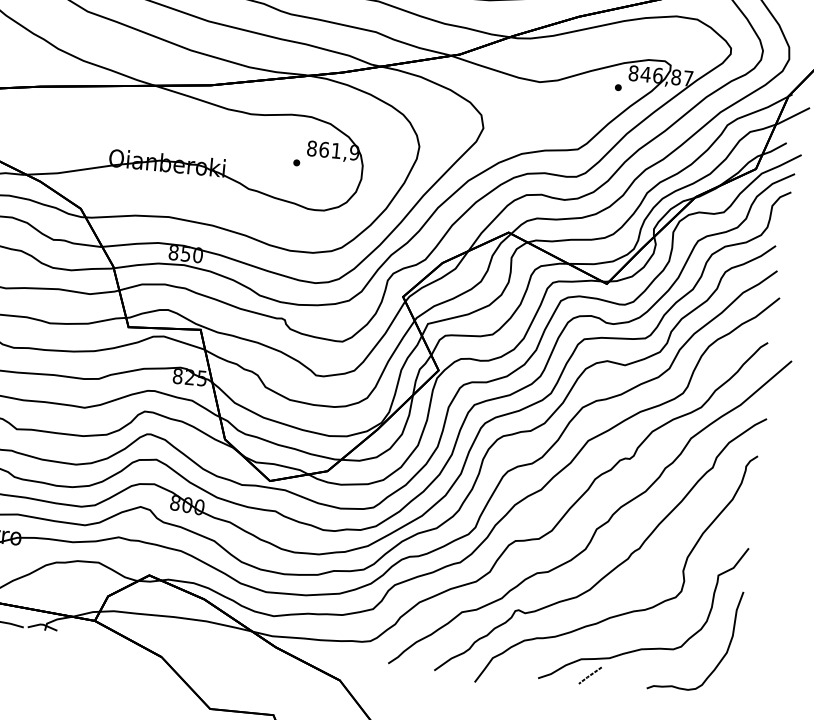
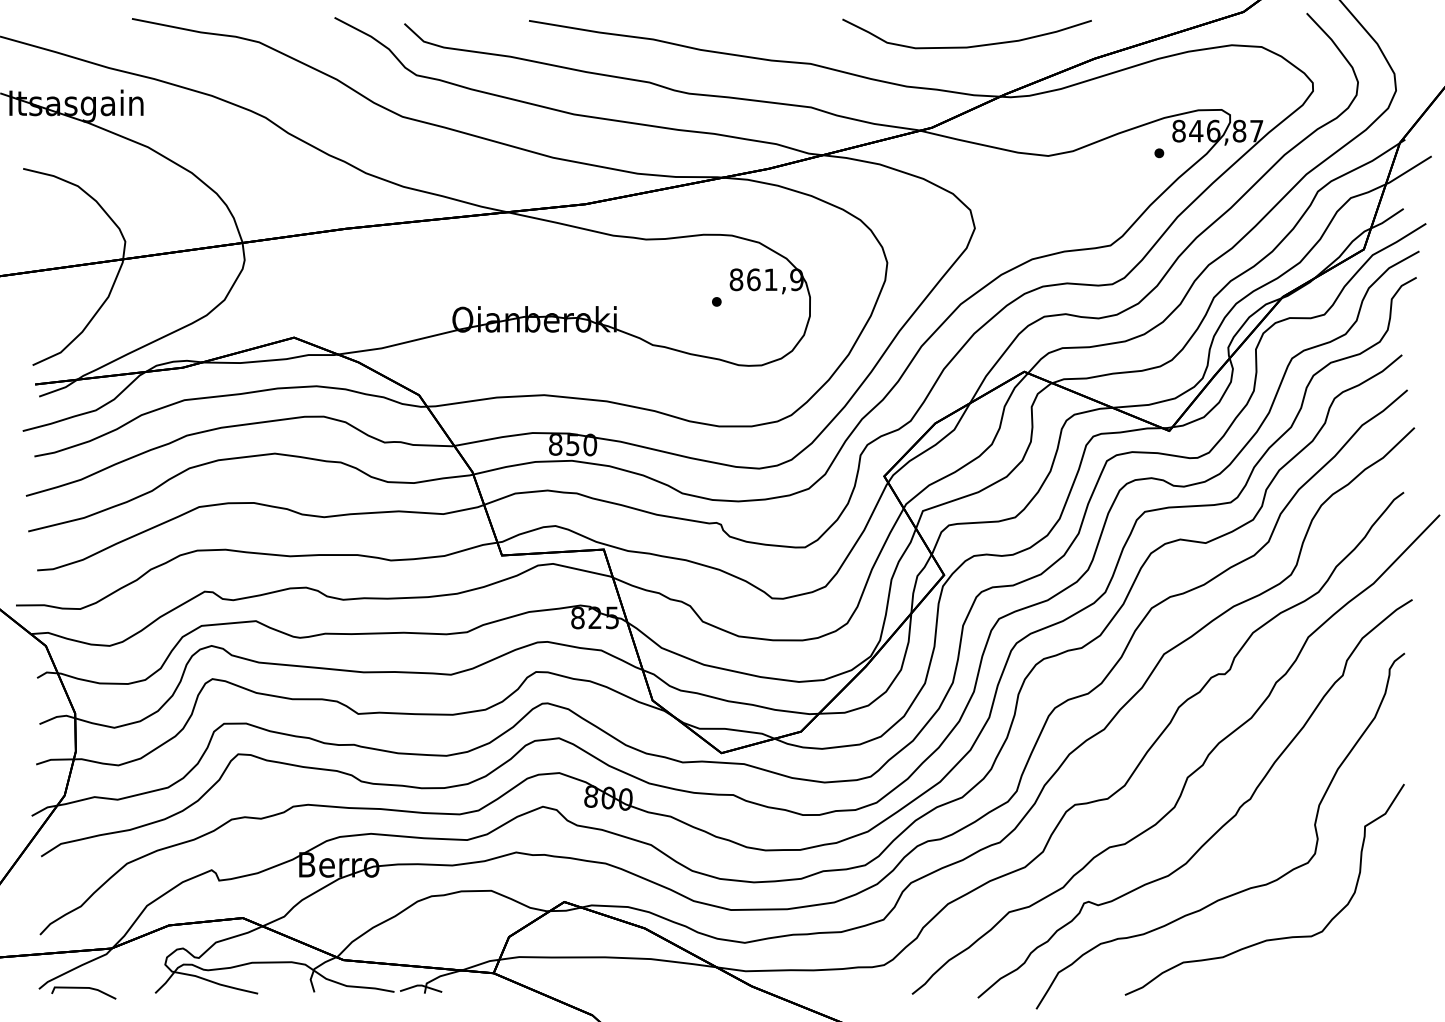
curve: (722, 657) -> (1381, 941), removed
line: (589, 674) -> (1197, 983), removed

